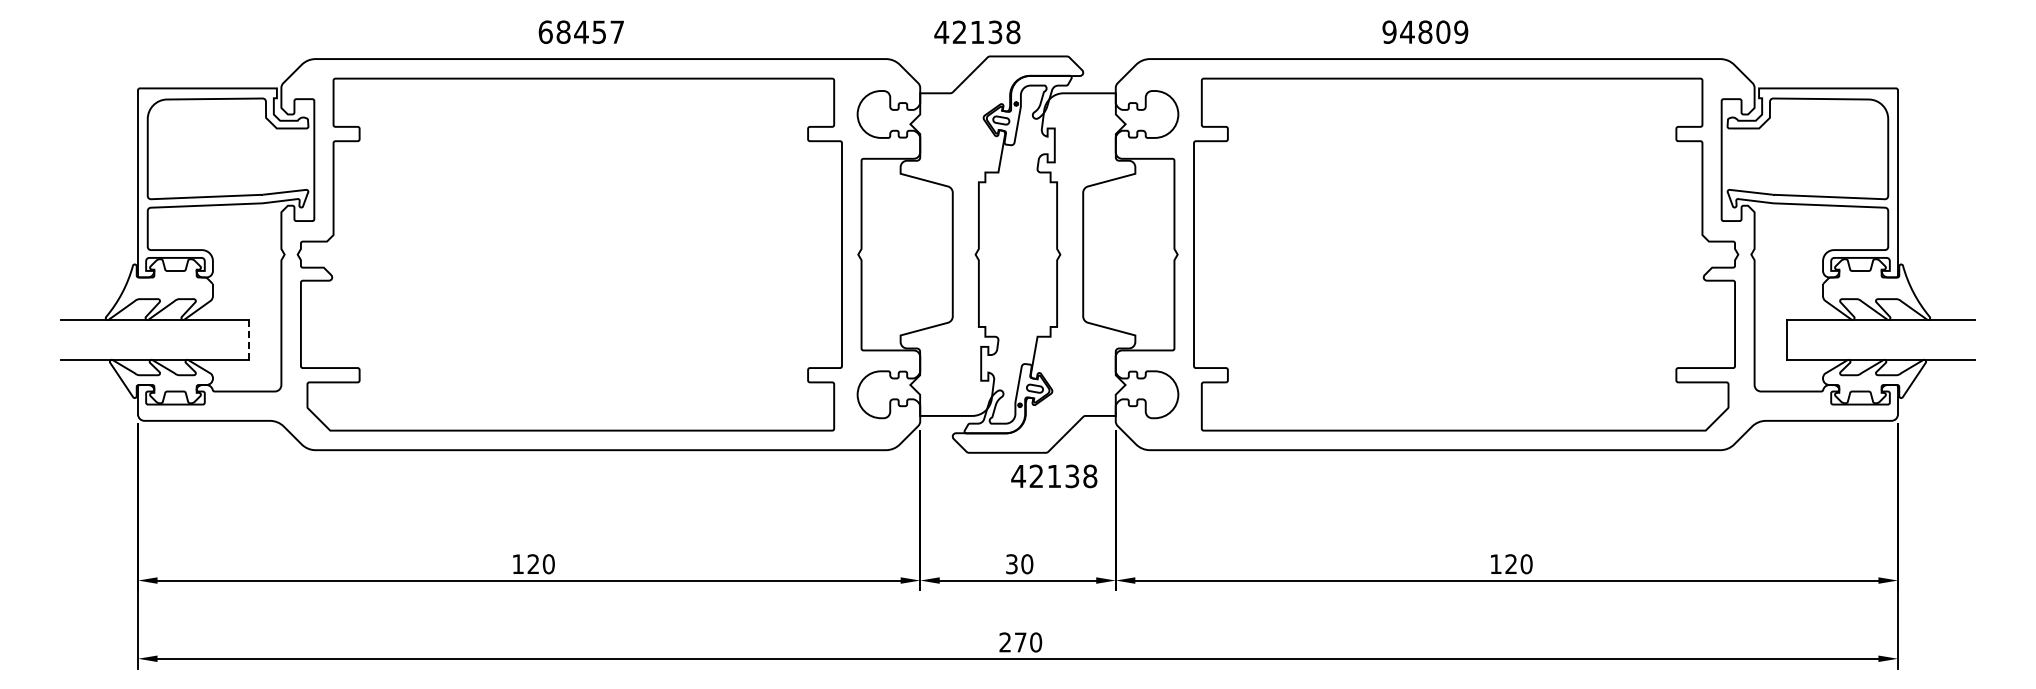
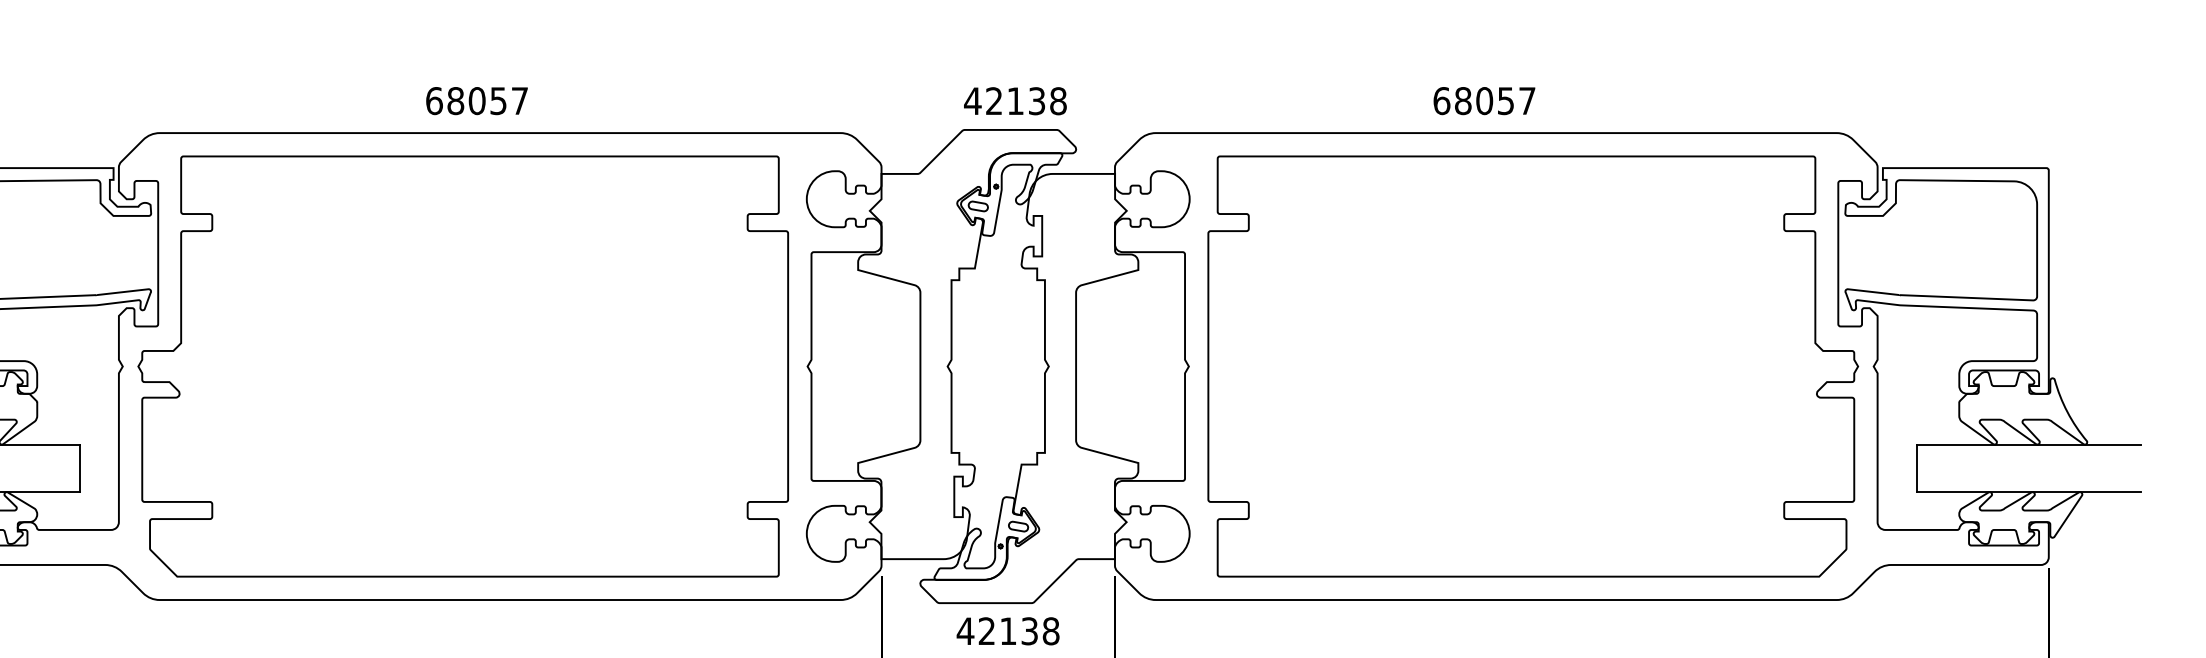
text: (581, 31) -> (477, 100), 68457 -> 68057
text: (1425, 31) -> (1484, 100), 94809 -> 68057
text: (977, 32) -> (1015, 101), moved
line: (248, 340) -> (79, 469), dashed -> solid
text: (1054, 476) -> (1008, 631), moved

